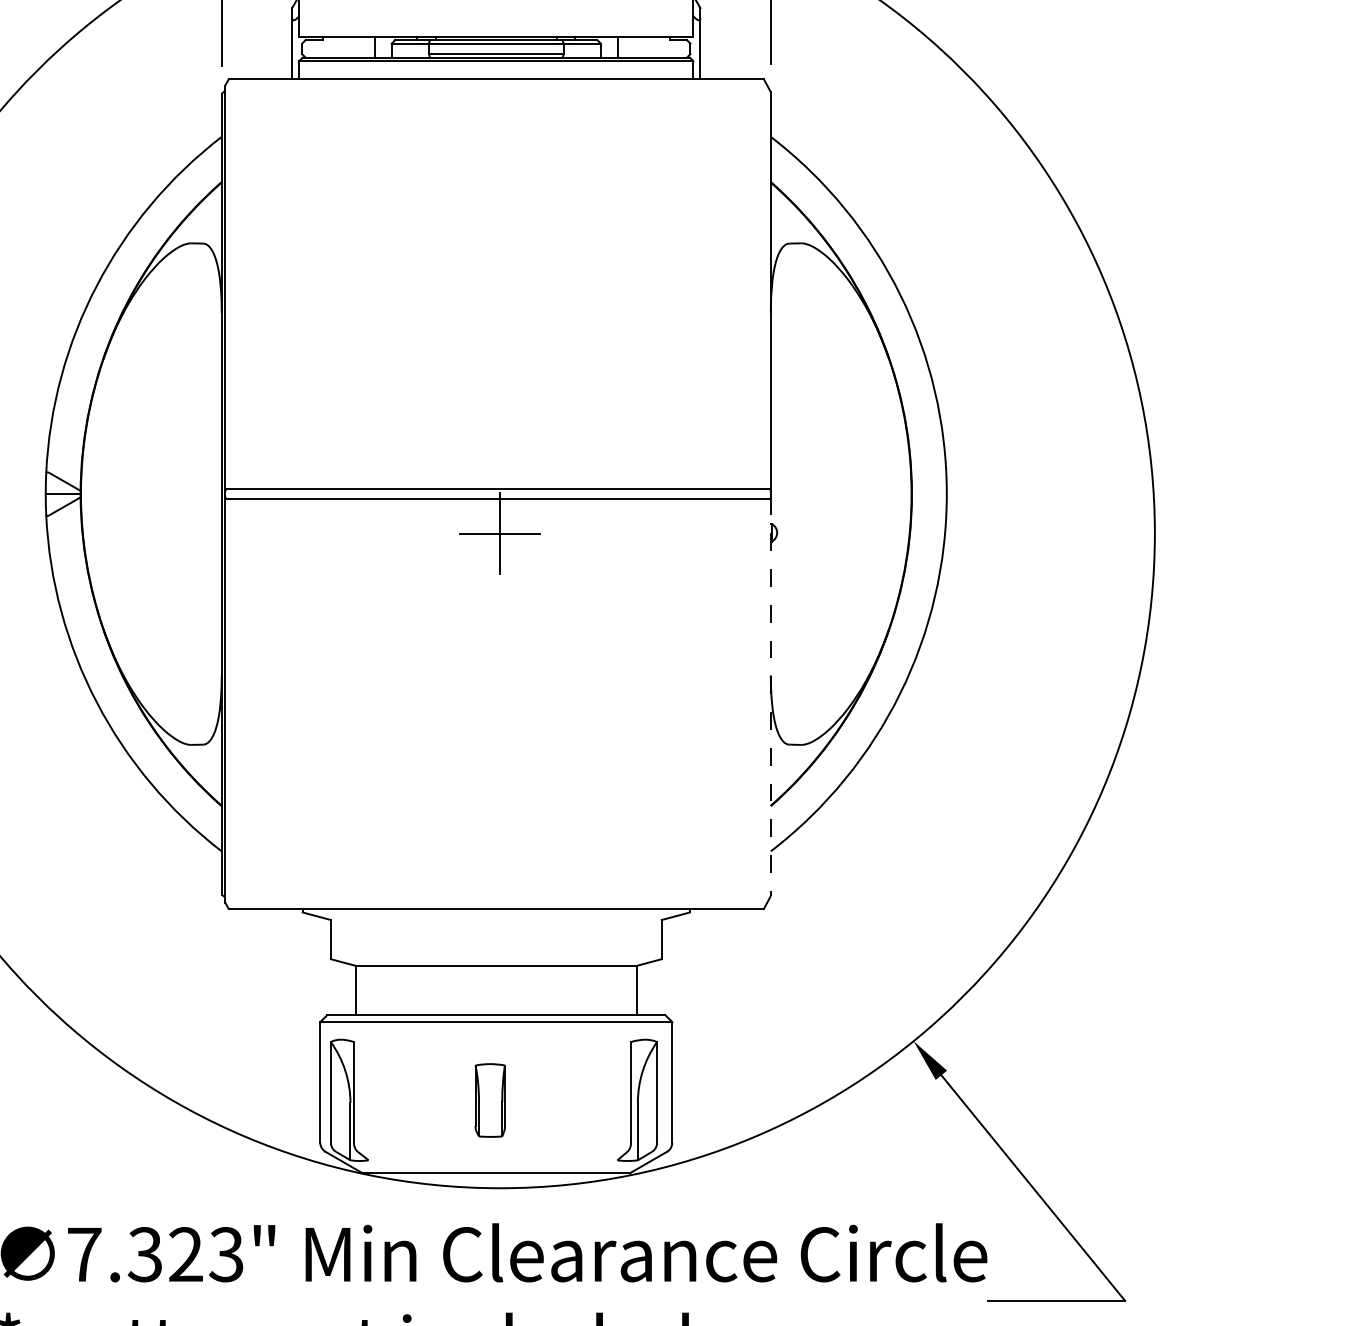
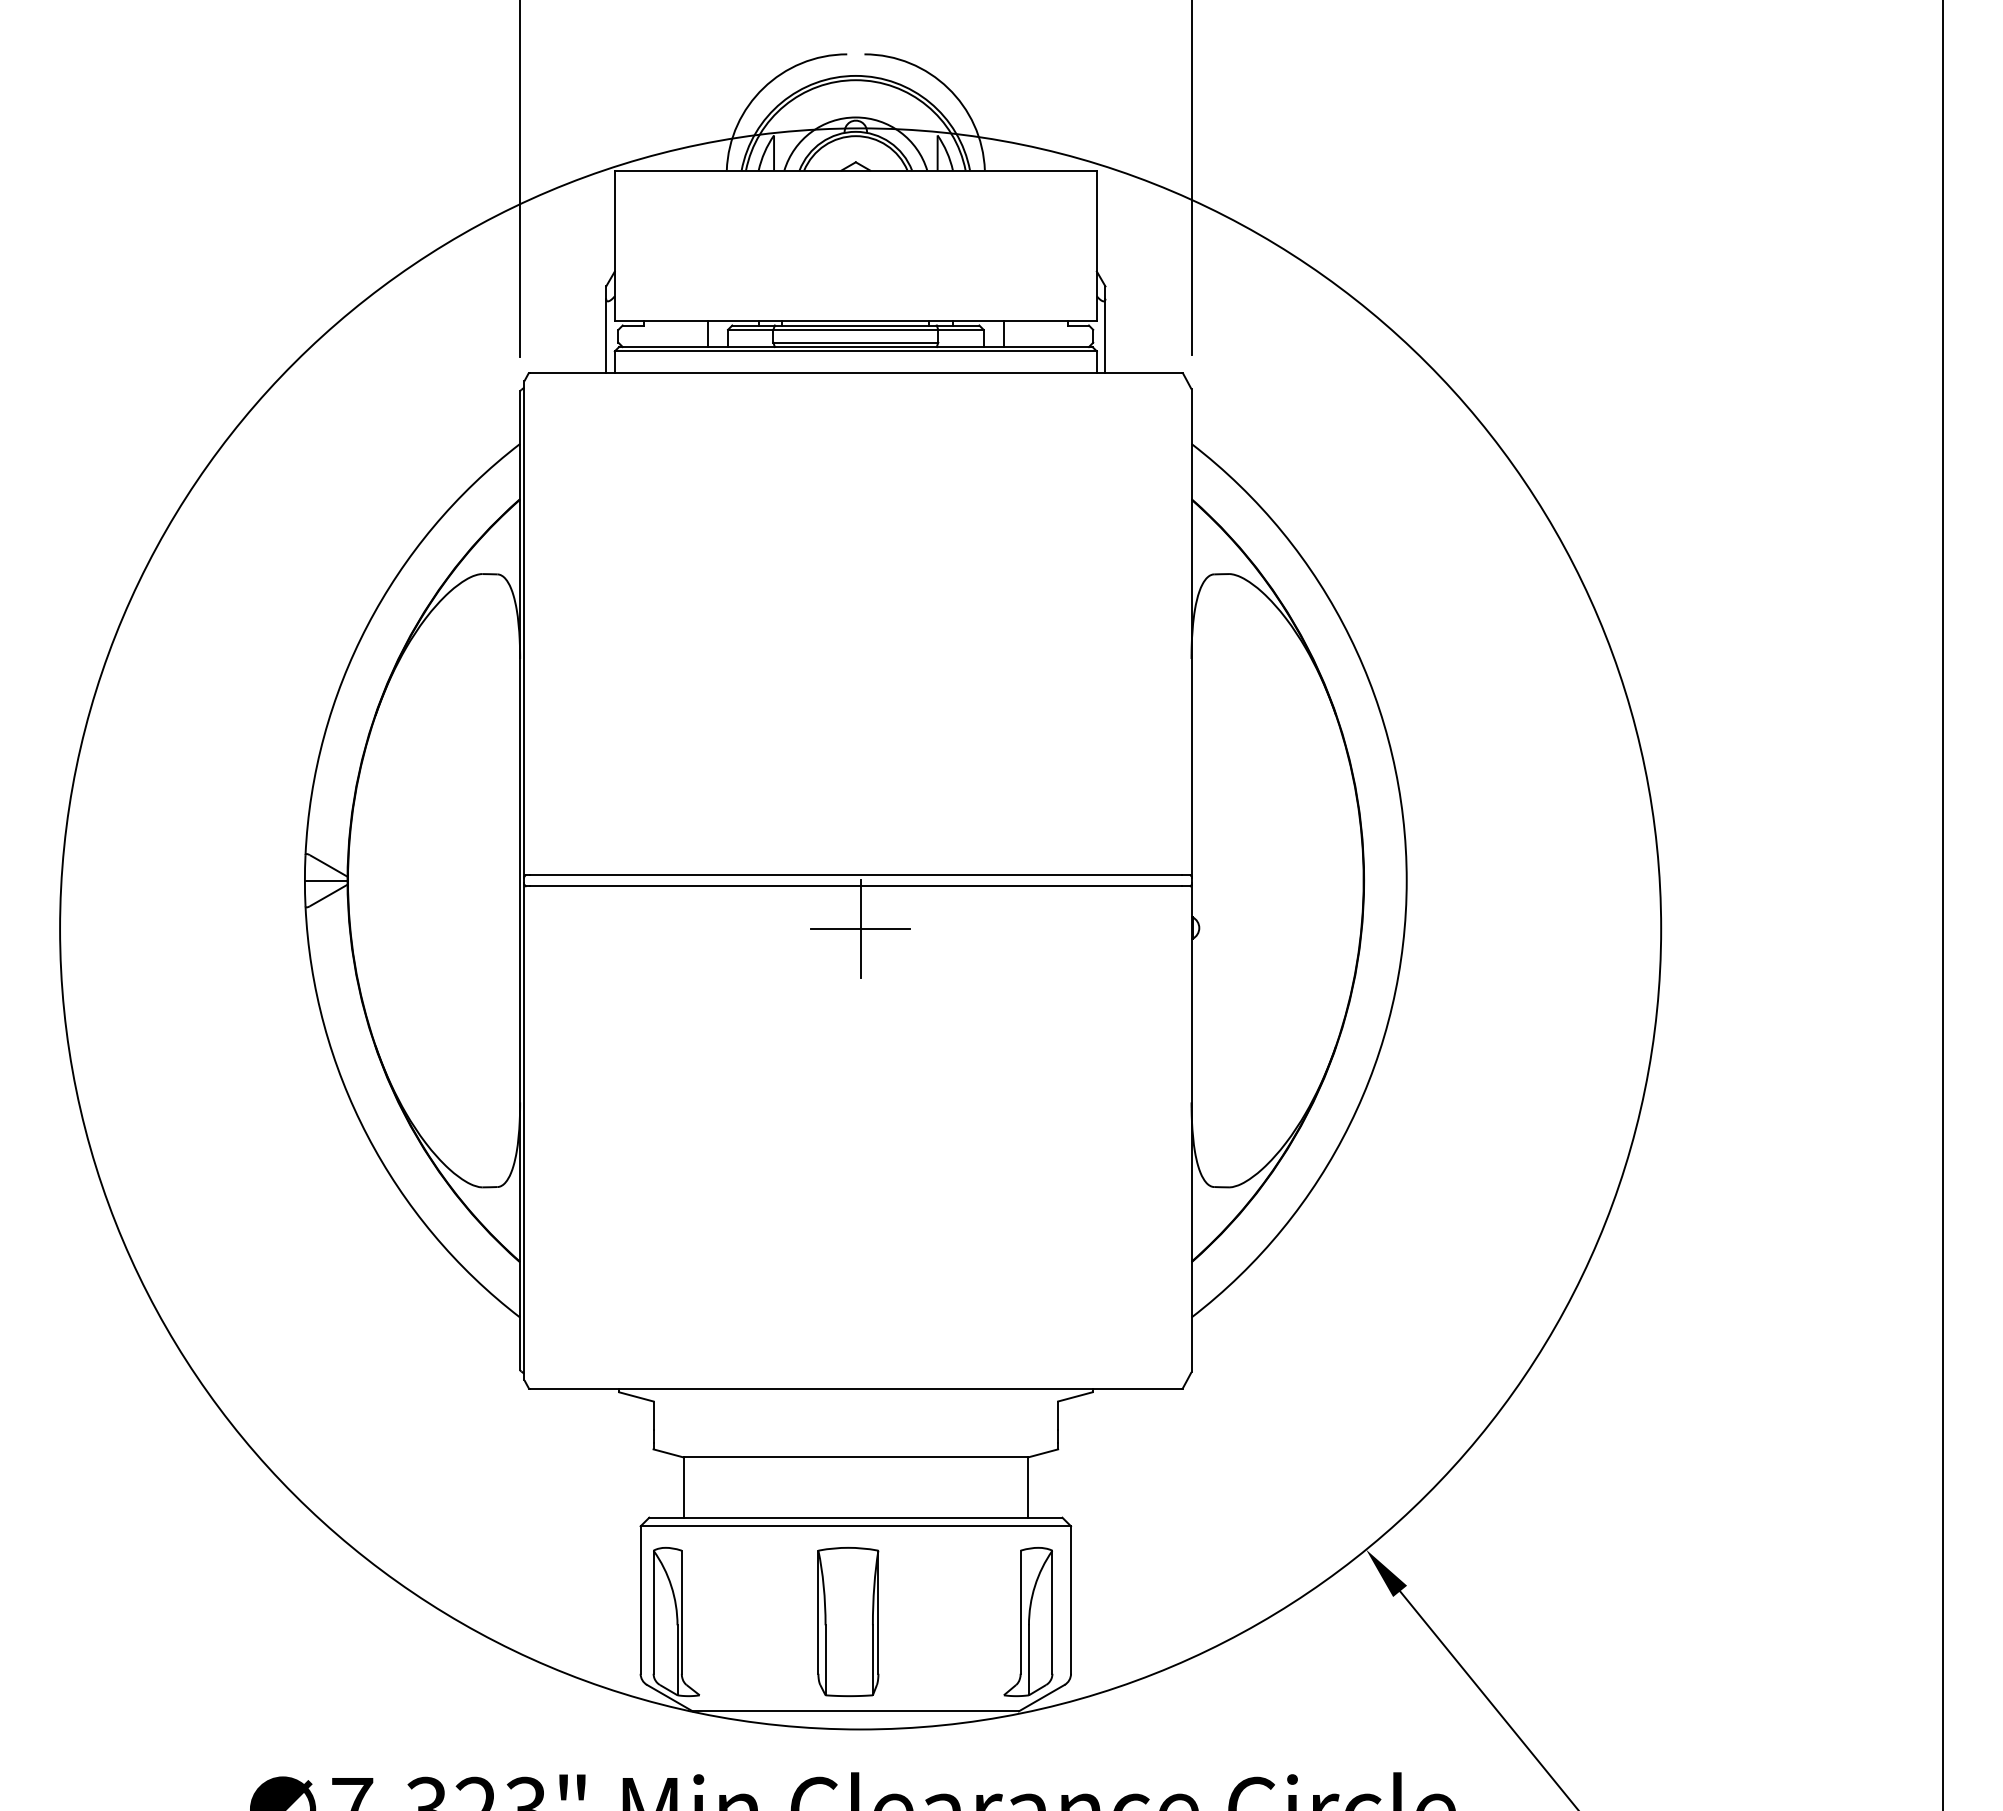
line: (770, 696) -> (1191, 1128), dashed -> solid
part: (490, 1100) -> (848, 1622), size x1.67

